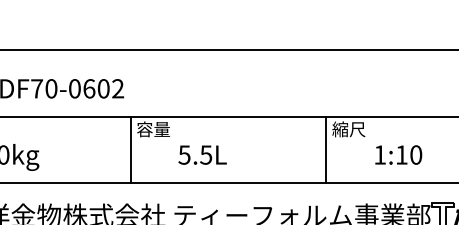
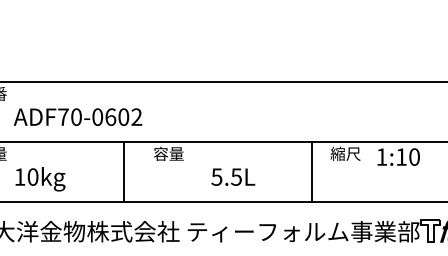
line: (131, 149) -> (124, 172), moved
line: (326, 149) -> (312, 172), moved
text: (202, 154) -> (233, 176), moved
text: (398, 154) -> (398, 156), moved

